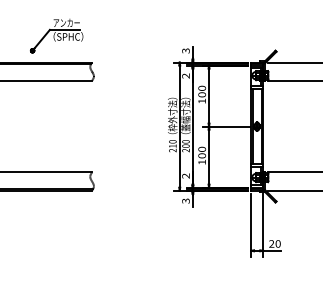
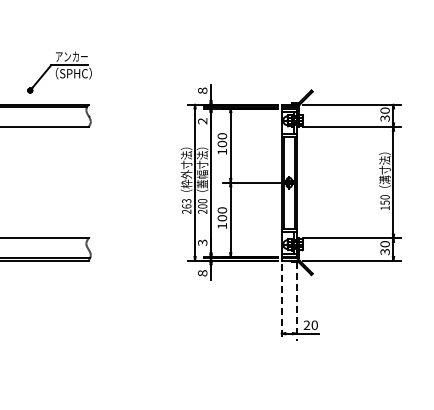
part: (56, 35) -> (59, 72), moved
text: (185, 50) -> (202, 90), 3 -> 8
text: (172, 143) -> (186, 203), 210 -> 263
text: (186, 175) -> (203, 242), 2 -> 3
text: (185, 201) -> (202, 273), 3 -> 8
line: (263, 225) -> (296, 302), solid -> dashed
line: (250, 226) -> (281, 303), solid -> dashed

